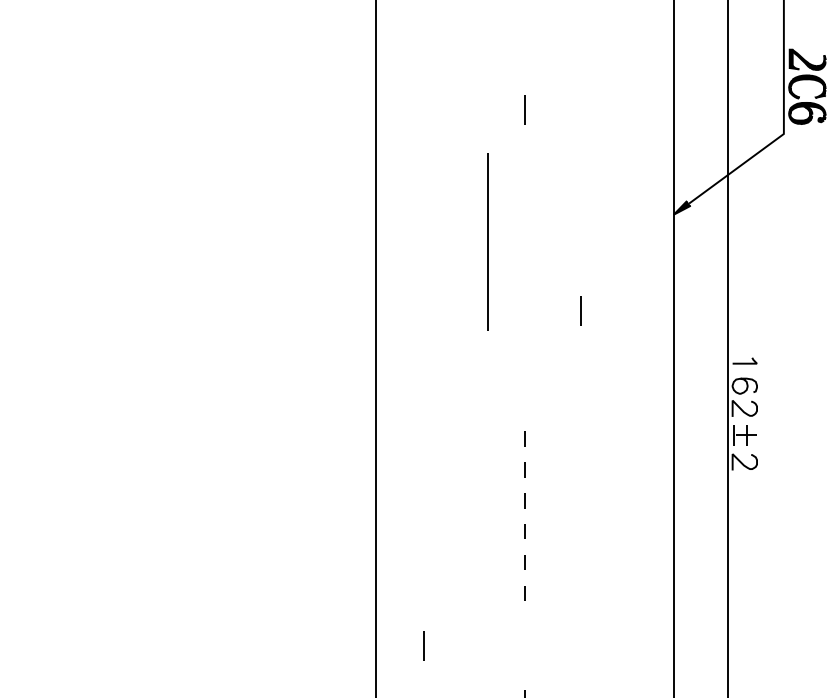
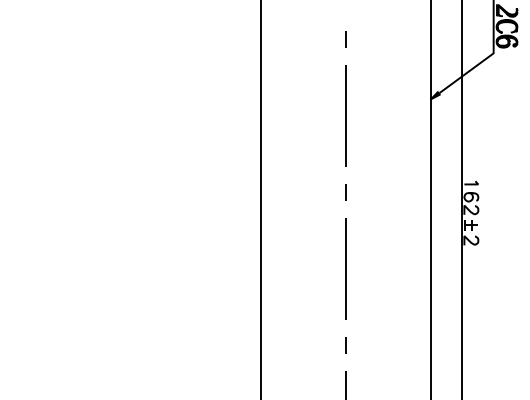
line: (487, 241) -> (345, 115), moved
line: (580, 311) -> (345, 192), moved
line: (524, 510) -> (345, 268), dashed -> solid
line: (422, 645) -> (345, 345), moved

